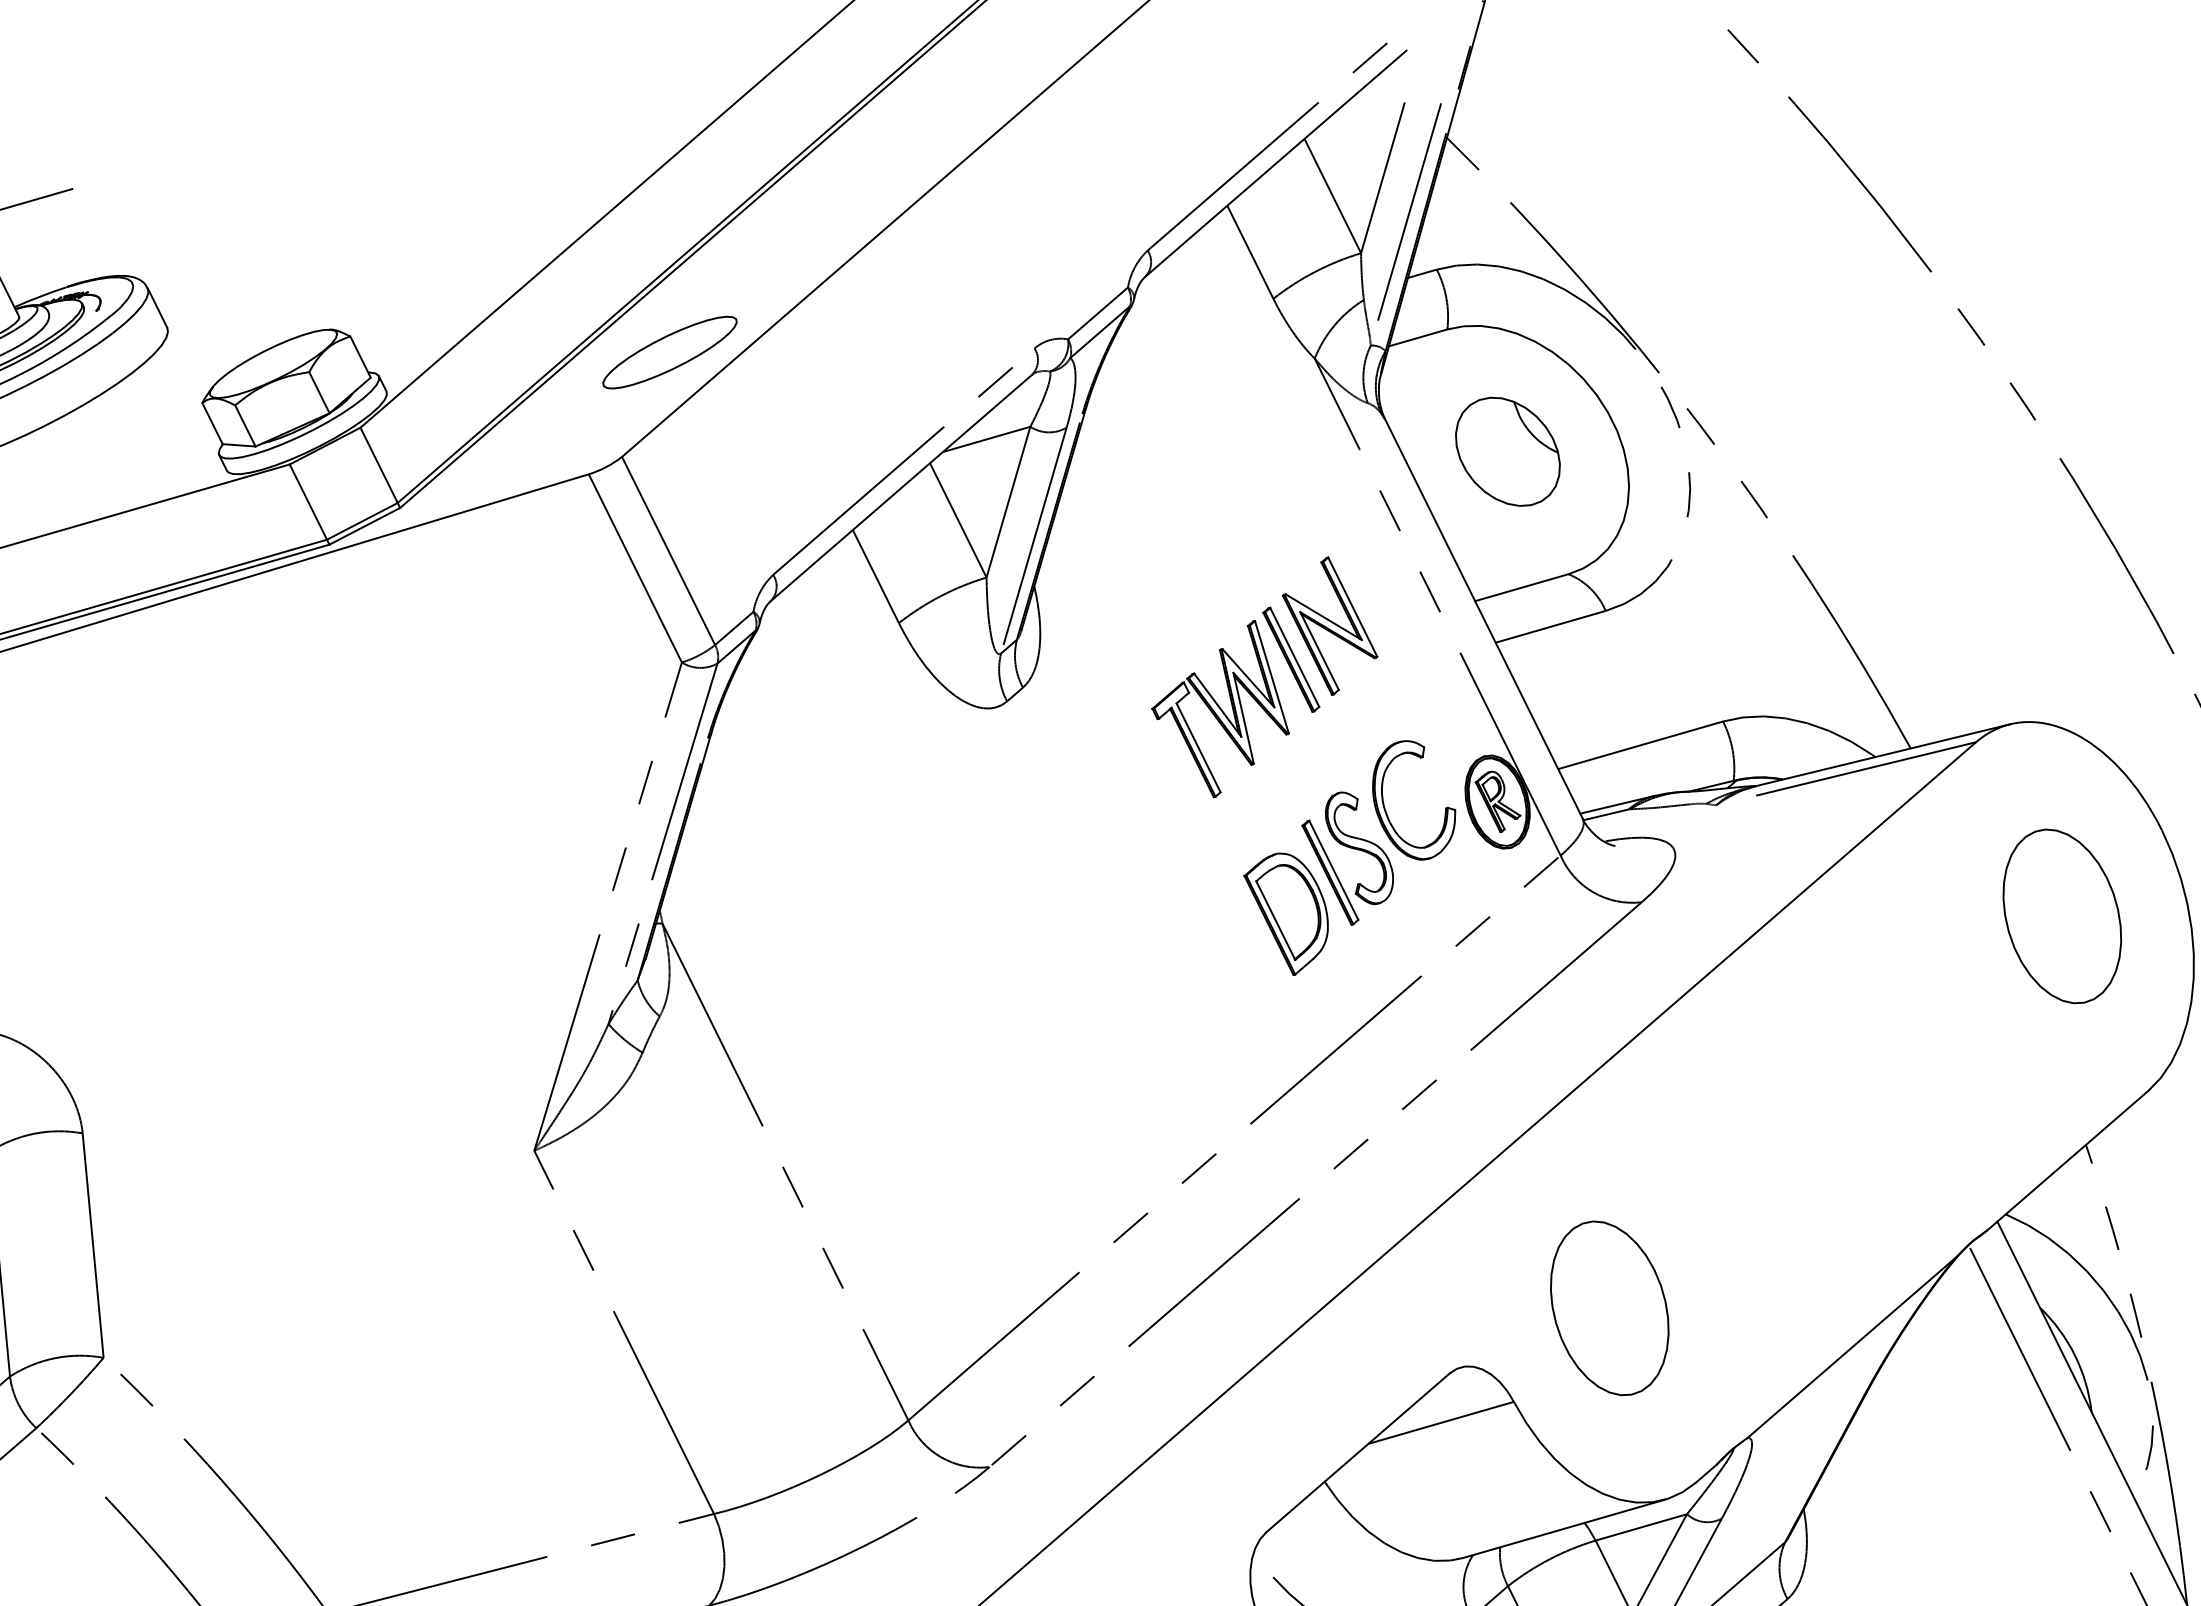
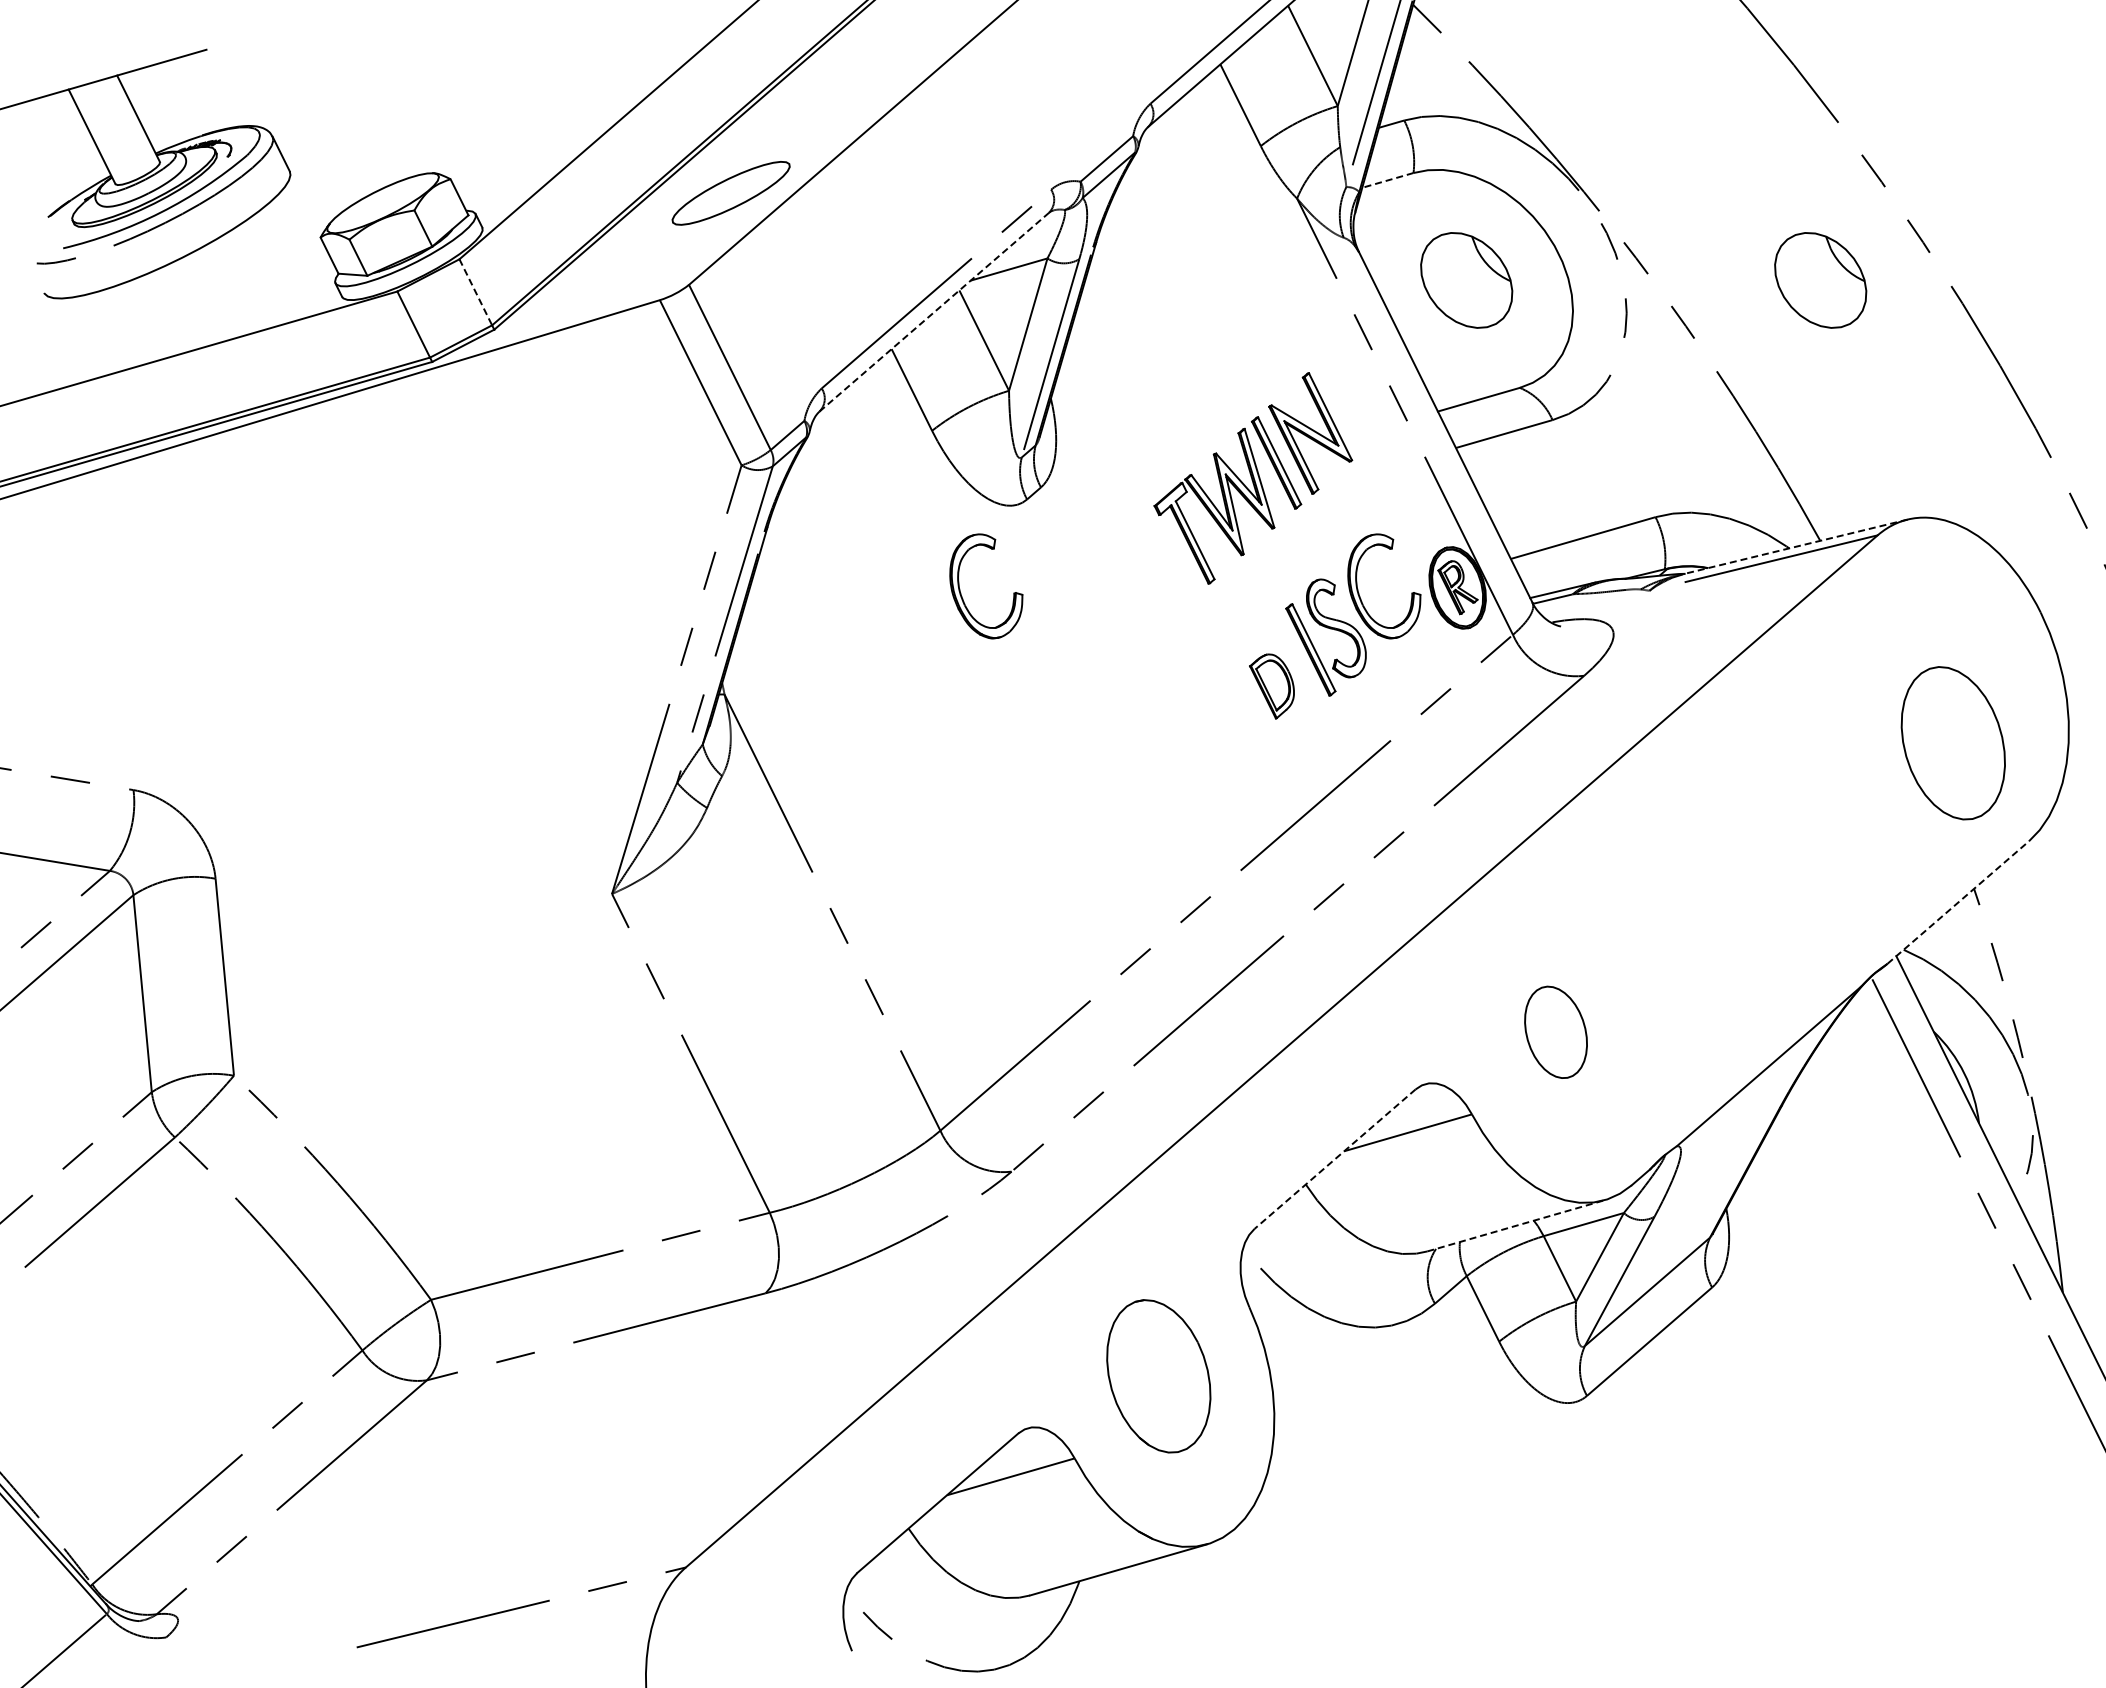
line: (1417, 337) -> (1387, 180), solid -> dashed
part: (1910, 451) -> (1820, 280), added
line: (378, 465) -> (475, 292), solid -> dashed
line: (901, 488) -> (934, 312), solid -> dashed
line: (1882, 754) -> (1795, 546), solid -> dashed
part: (934, 814) -> (963, 598), added
part: (1285, 914) -> (1271, 686), size x0.6
part: (2061, 916) -> (1952, 743), moved
line: (2068, 1160) -> (1958, 902), solid -> dashed
part: (1609, 1308) -> (1555, 1032), size x0.6
line: (1358, 1453) -> (1335, 1159), solid -> dashed
line: (1564, 1528) -> (1516, 1225), solid -> dashed

